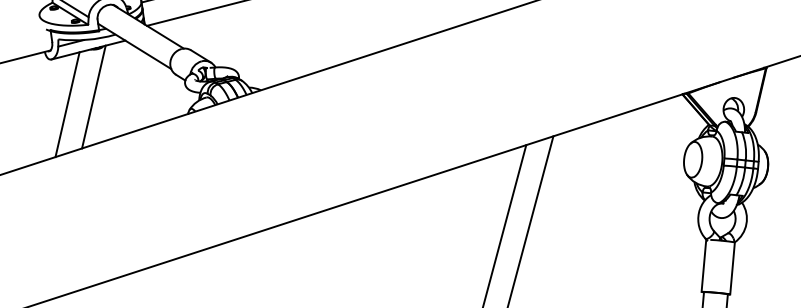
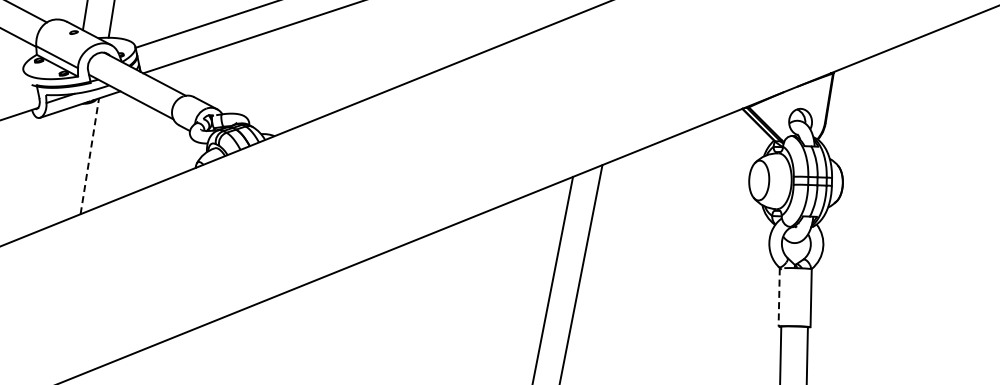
line: (93, 97) -> (89, 156), solid -> dashed
line: (66, 104) -> (60, 166), removed
line: (704, 265) -> (779, 297), solid -> dashed

